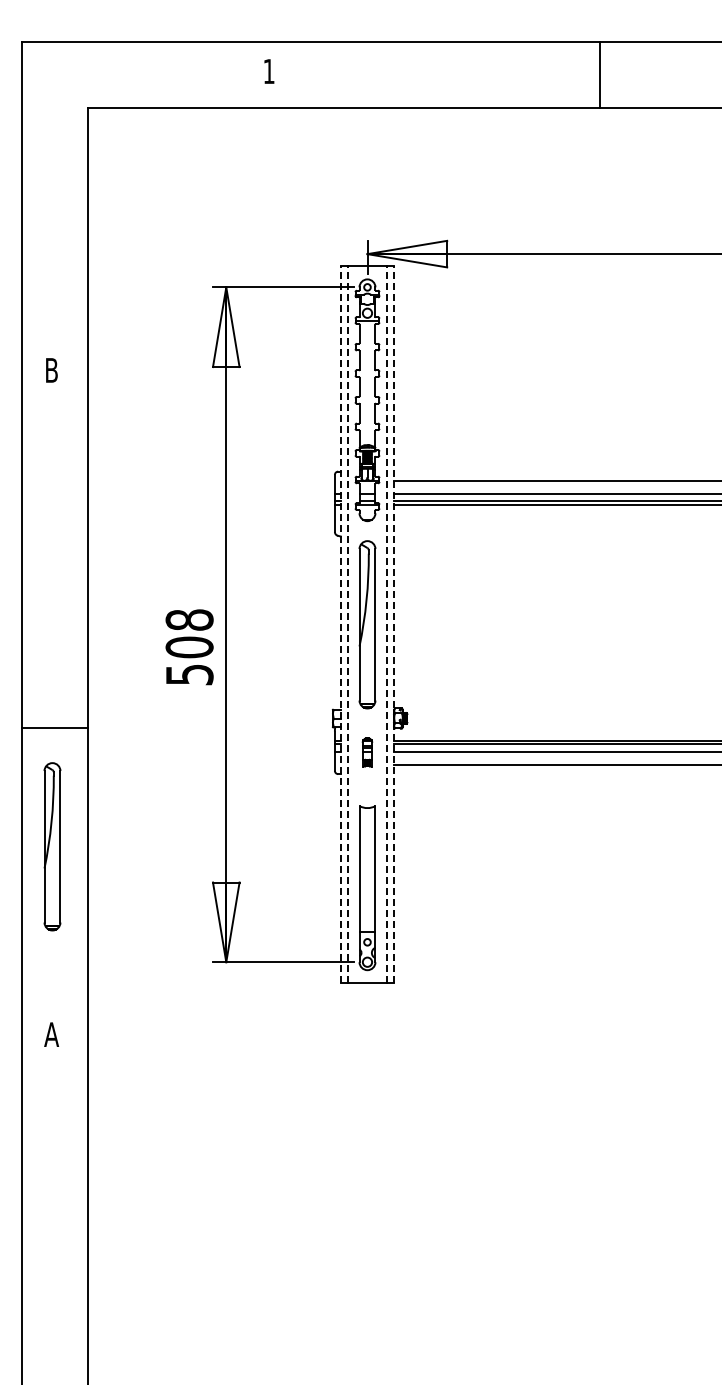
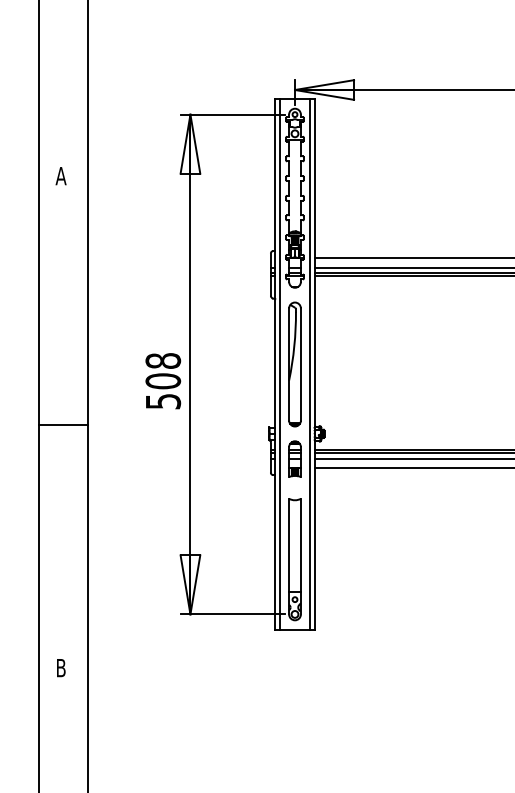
text: (51, 370) -> (60, 176), B -> A
line: (340, 624) -> (275, 364), dashed -> solid
line: (347, 624) -> (280, 364), dashed -> solid
line: (387, 624) -> (309, 364), dashed -> solid
line: (394, 624) -> (315, 364), dashed -> solid
line: (54, 727) -> (63, 424), moved
part: (367, 752) -> (295, 459), size x1.67
part: (52, 846) -> (61, 528), removed
text: (51, 1034) -> (60, 667), A -> B

